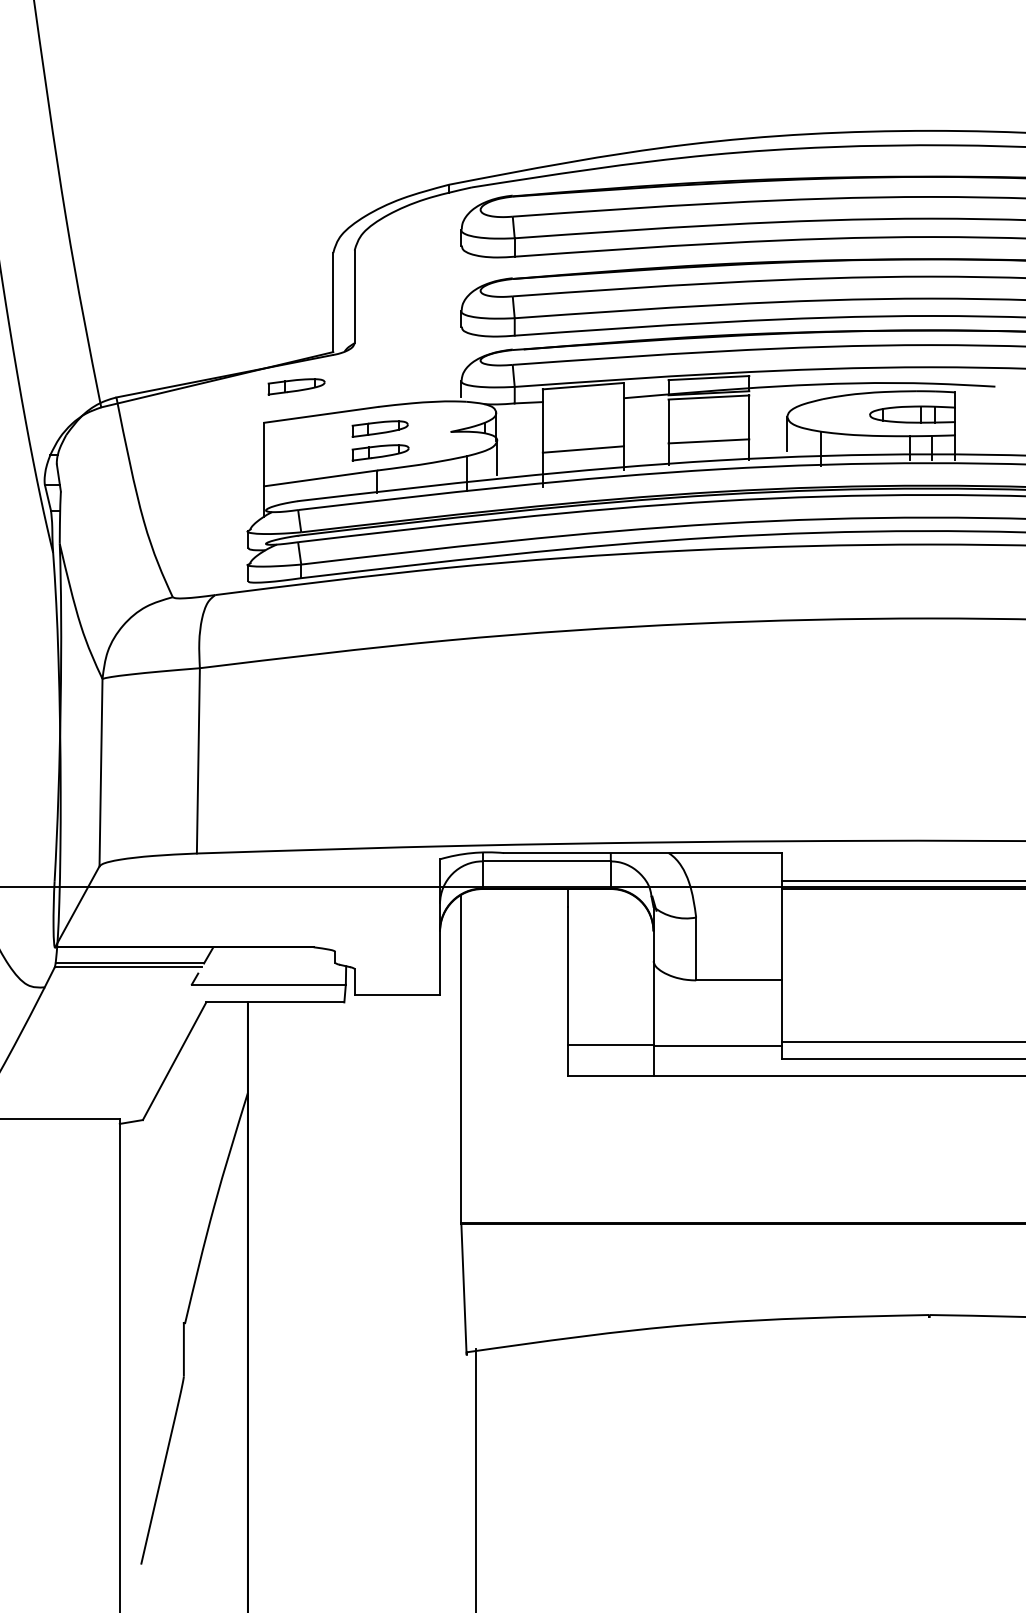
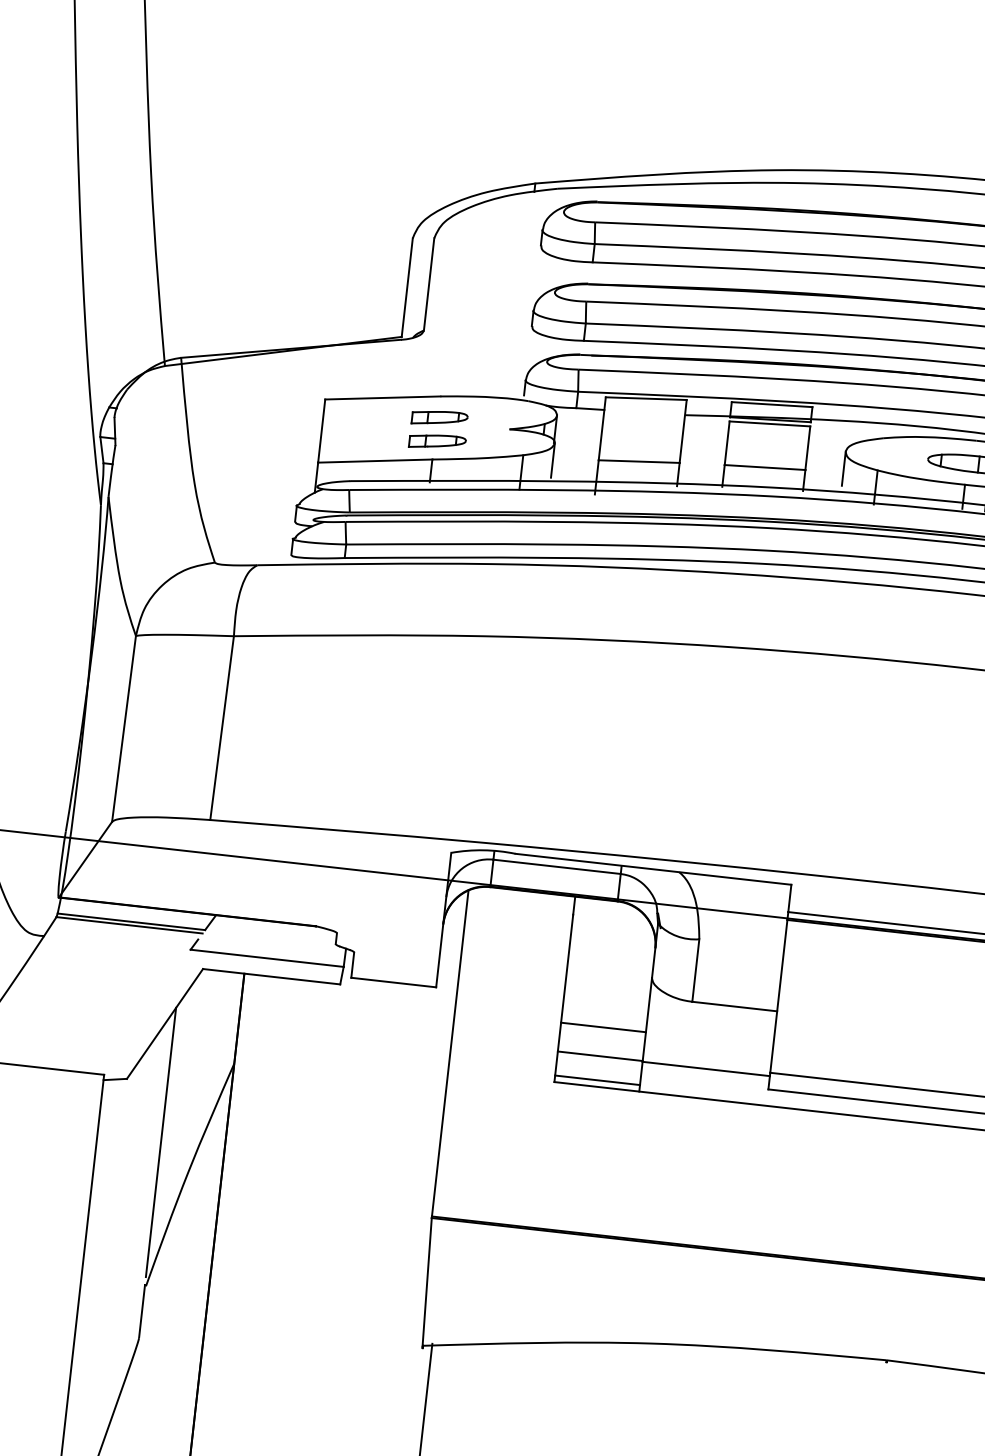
part: (296, 386) -> (361, 367), removed
line: (610, 1015) -> (603, 1027), added
line: (610, 1069) -> (597, 1080), added
line: (183, 1179) -> (160, 1142), added

